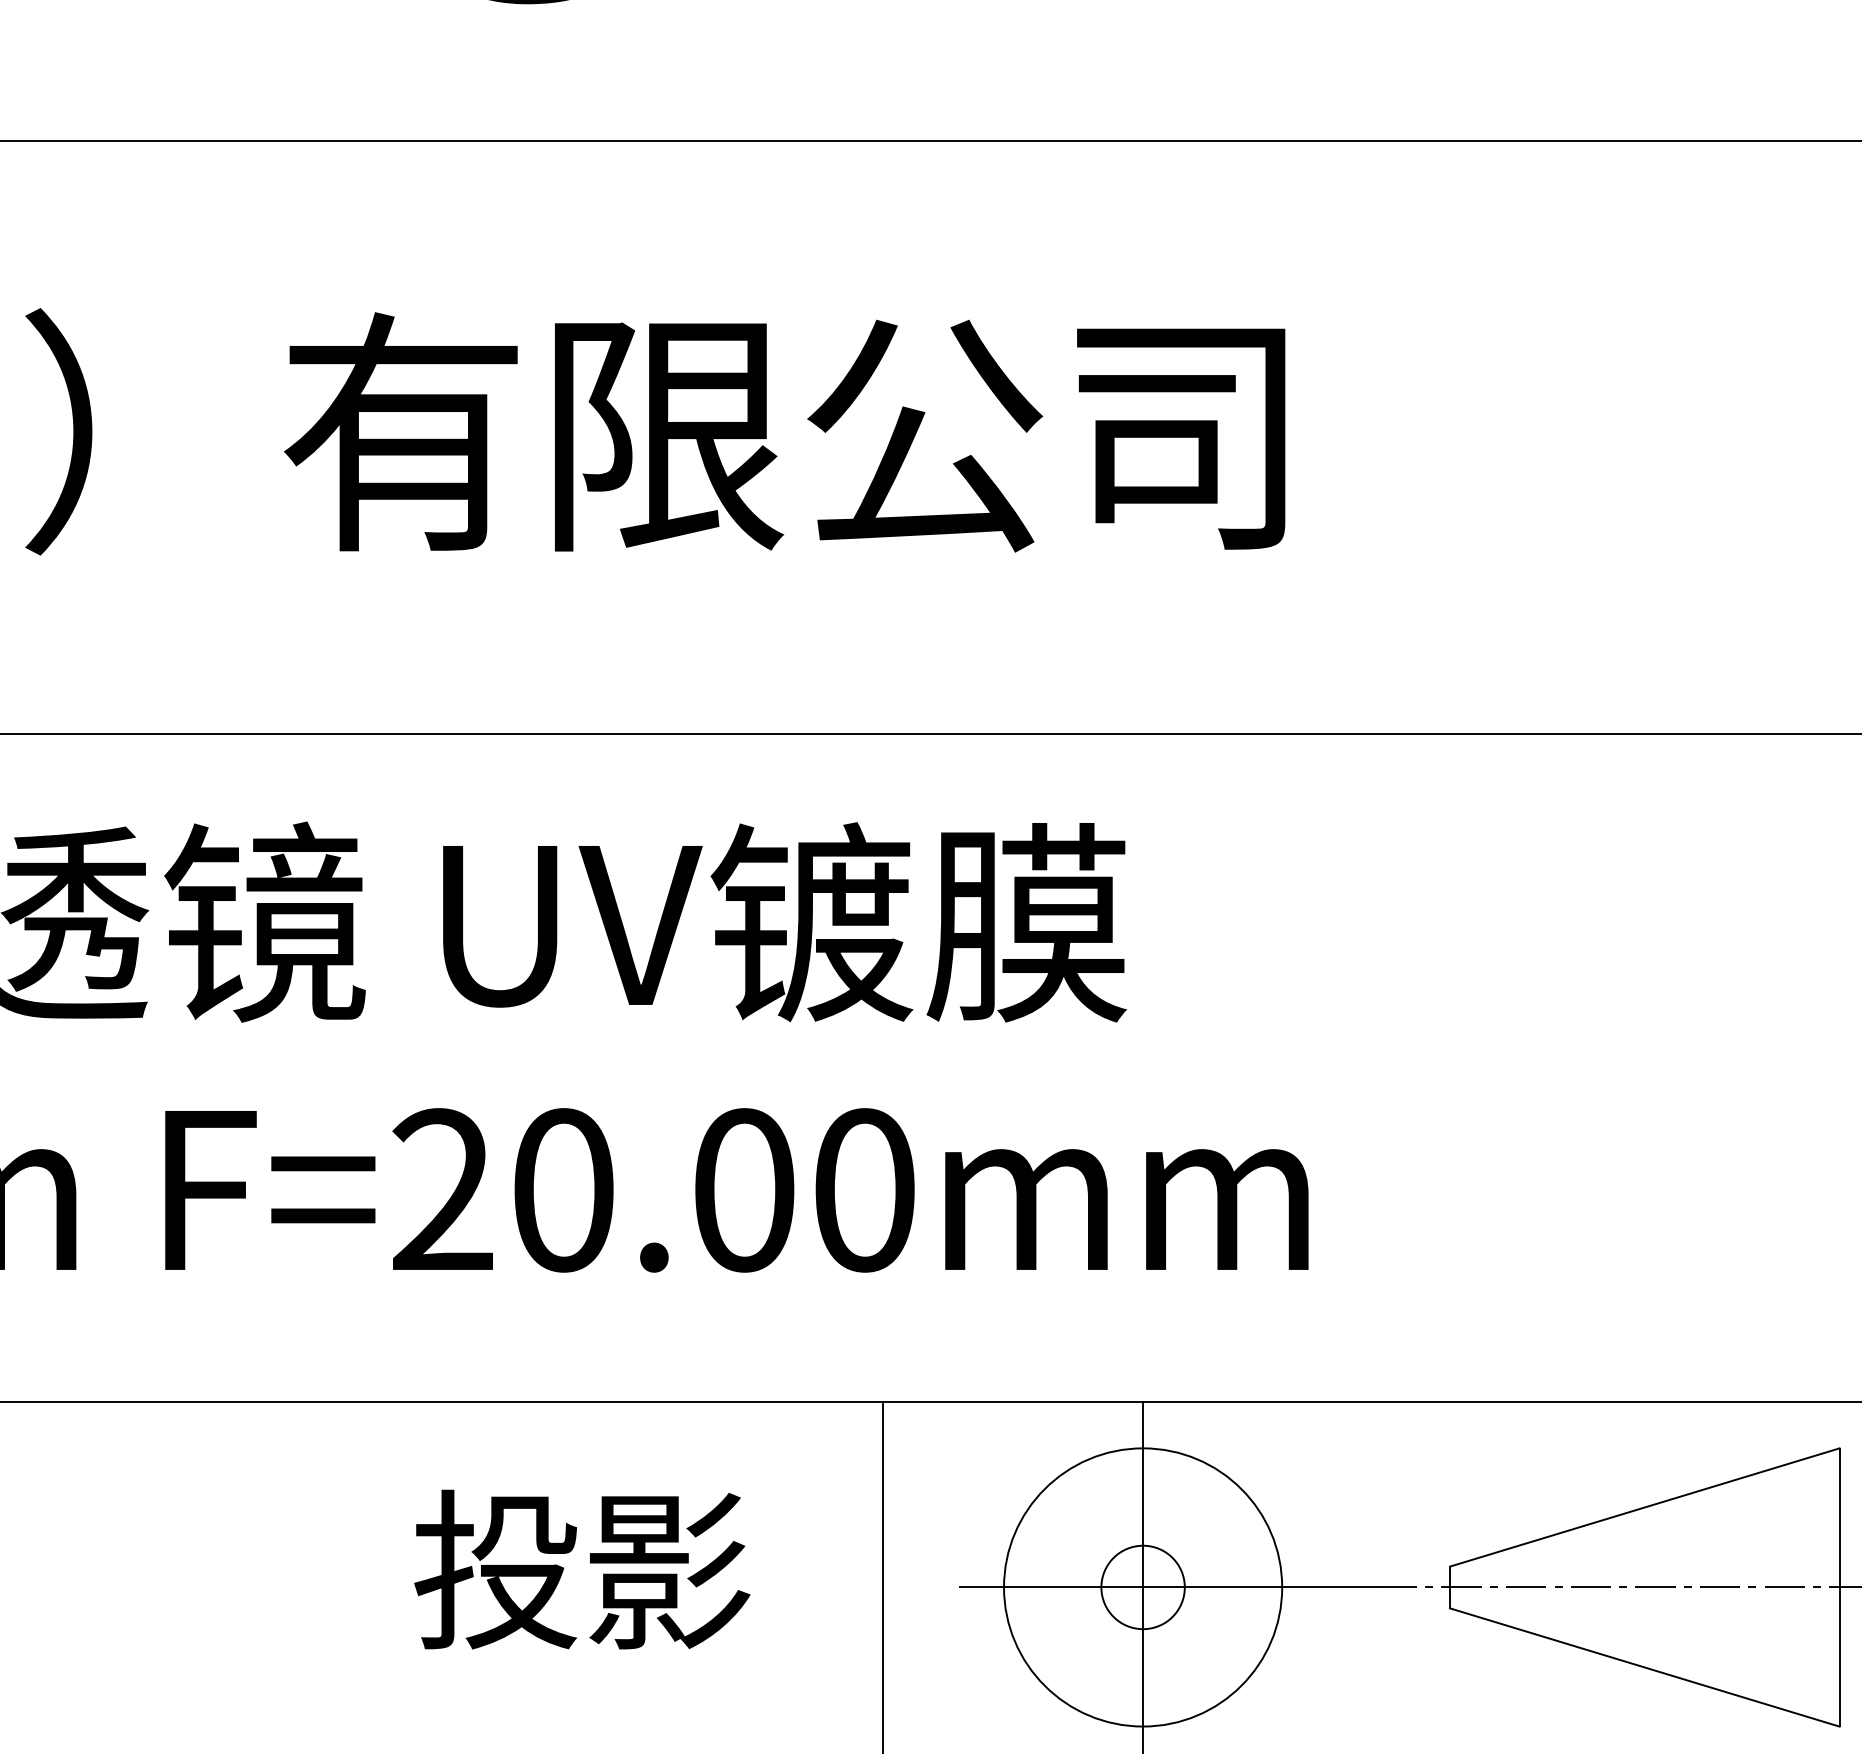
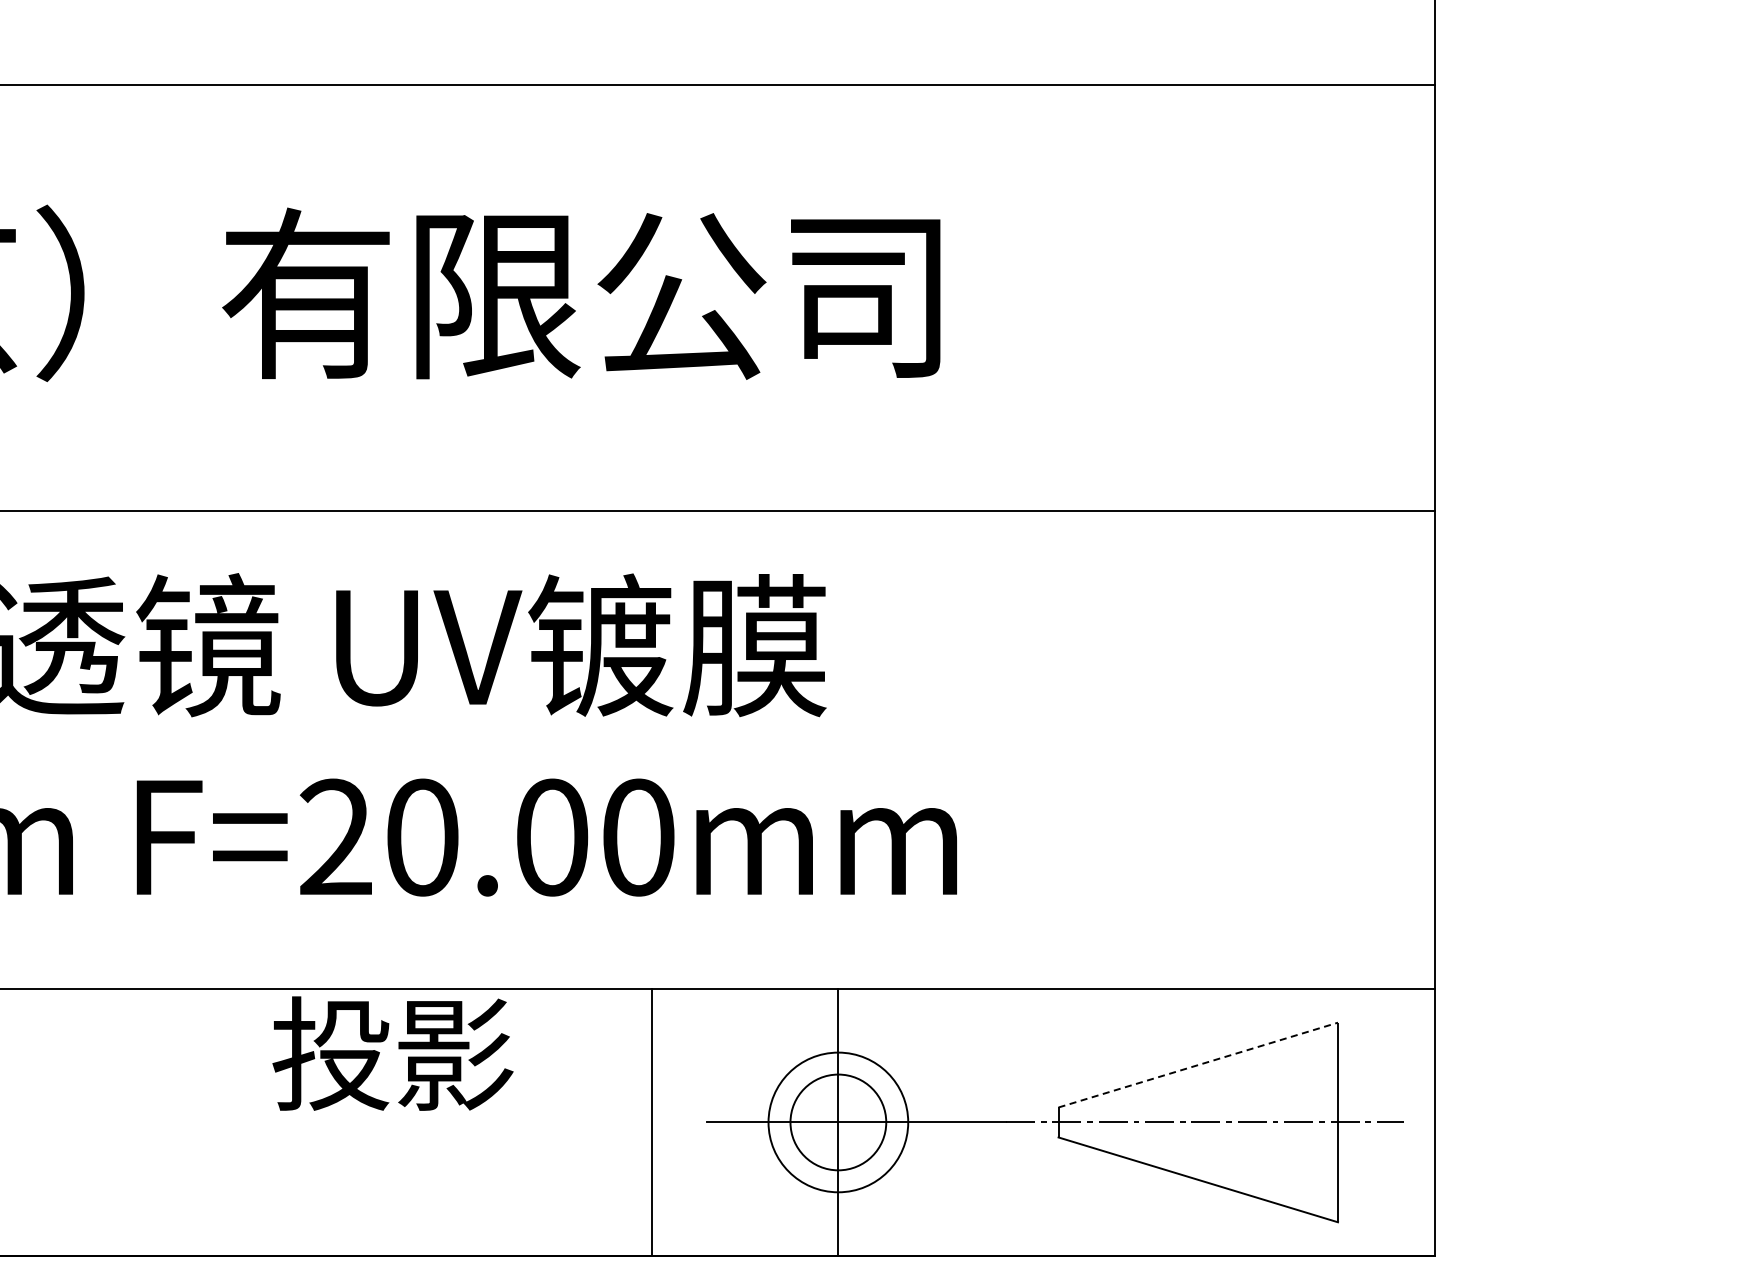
line: (1645, 1506) -> (1198, 1064), solid -> dashed
text: (581, 1569) -> (392, 1053), moved
circle: (1143, 1587) -> (838, 1122), size x0.7
circle: (1143, 1587) -> (838, 1122), size x1.6

